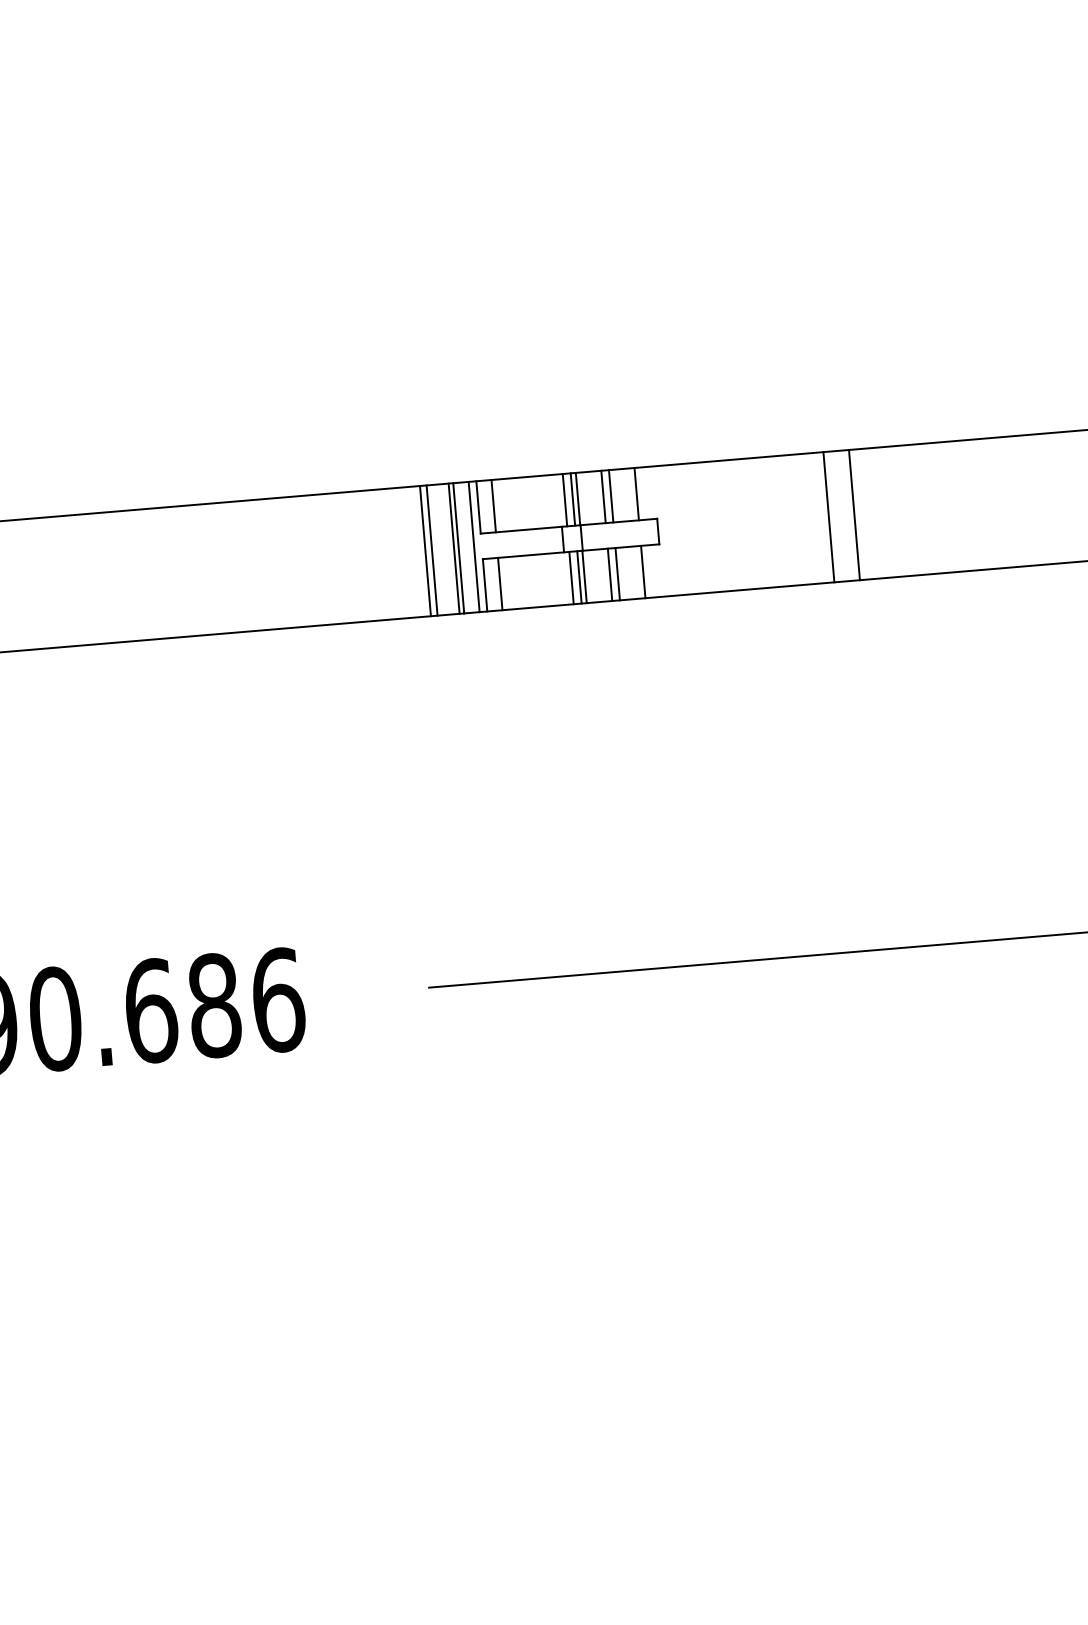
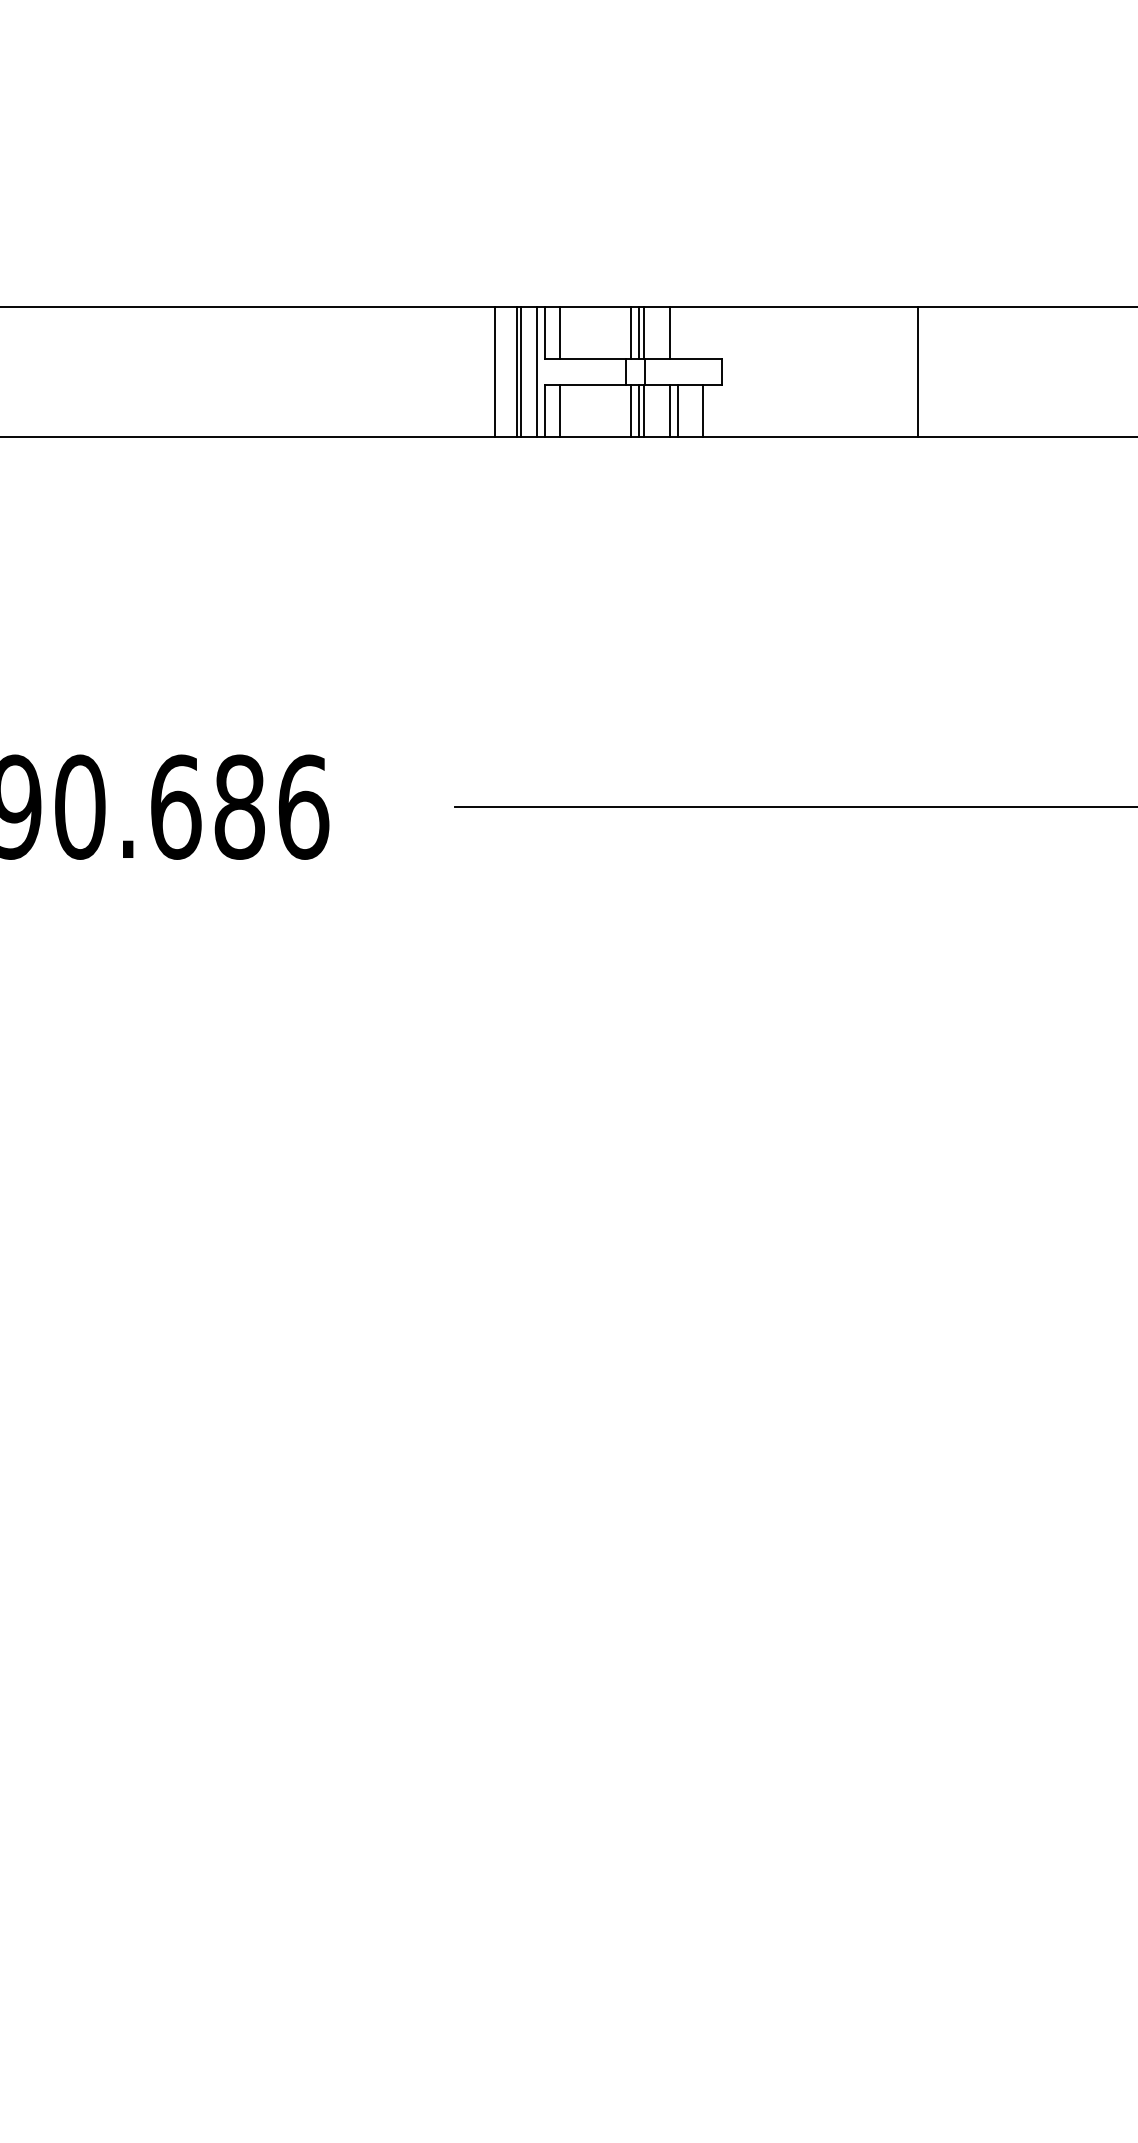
line: (636, 493) -> (703, 332), removed
line: (611, 496) -> (677, 332), removed
line: (828, 516) -> (892, 371), removed
line: (425, 550) -> (487, 371), removed

